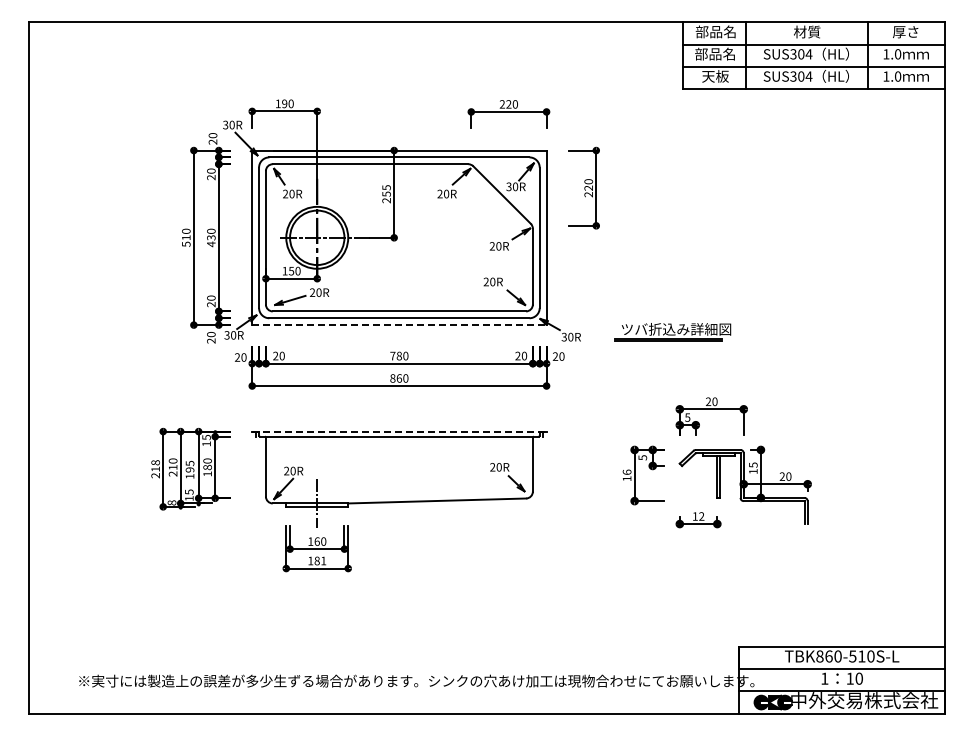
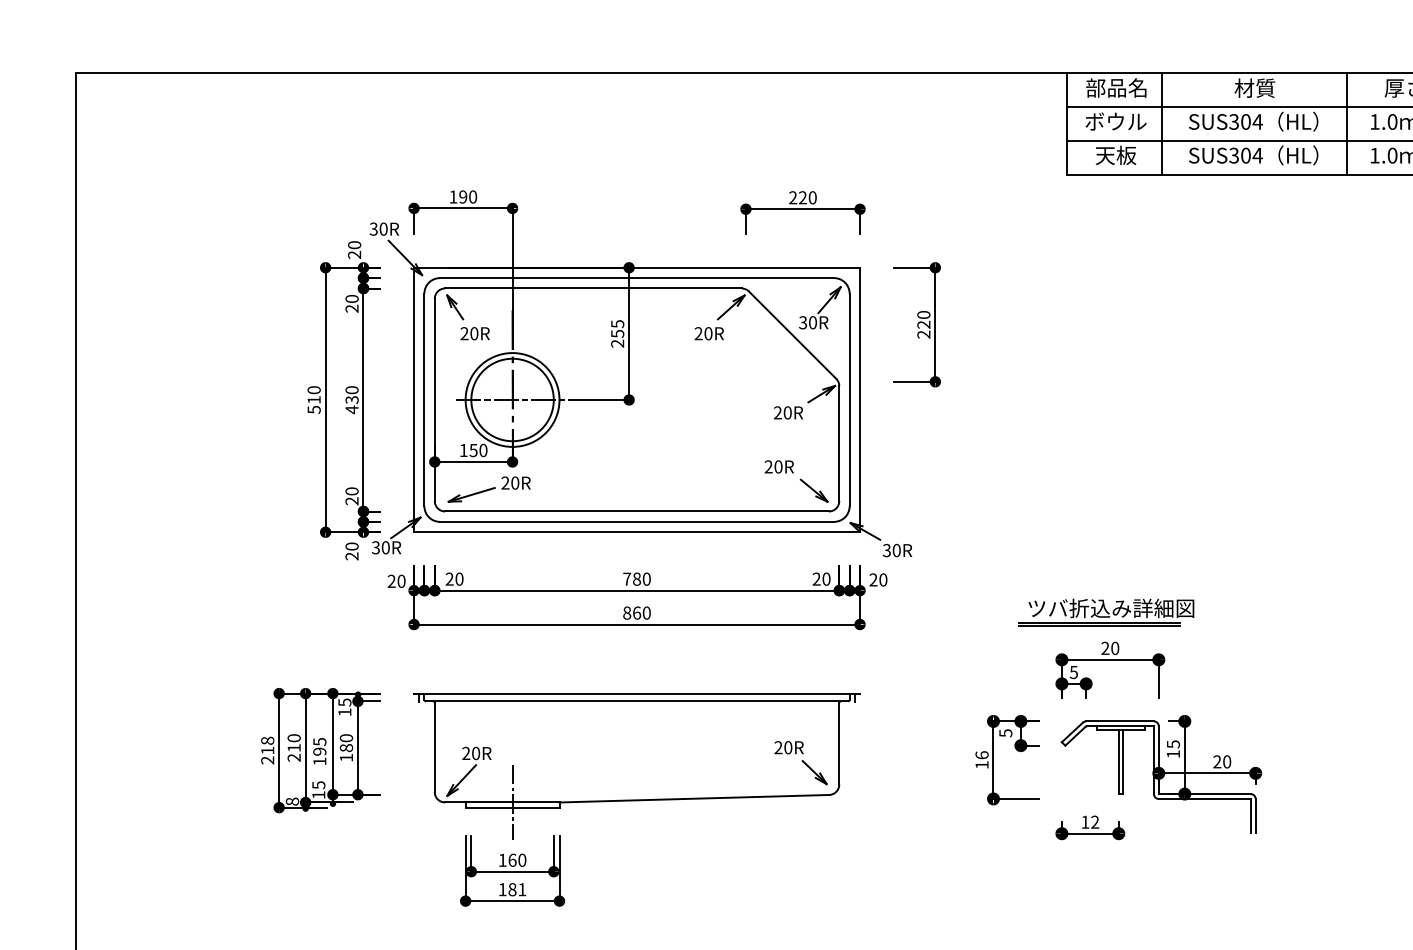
text: (715, 53) -> (1115, 120), 部品名 -> ボウル
line: (399, 325) -> (637, 532), dashed -> solid
part: (672, 332) -> (1105, 613), moved
line: (399, 431) -> (637, 693), dashed -> solid

